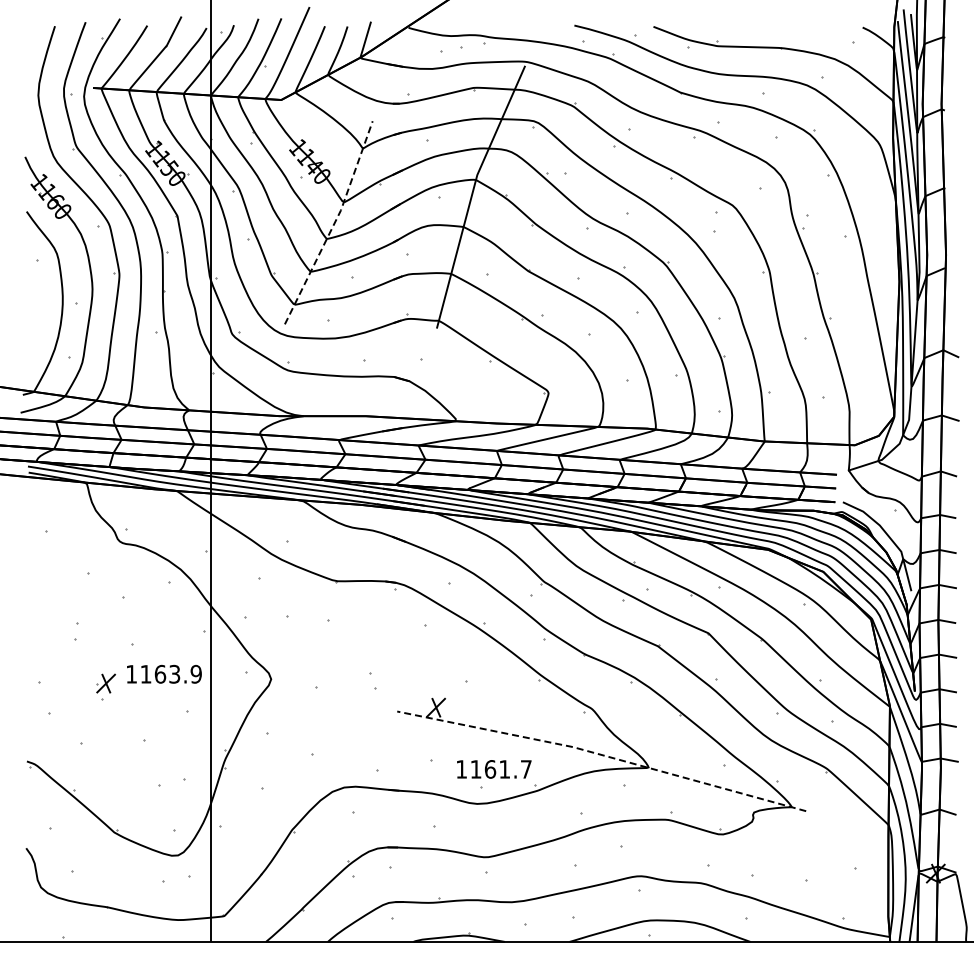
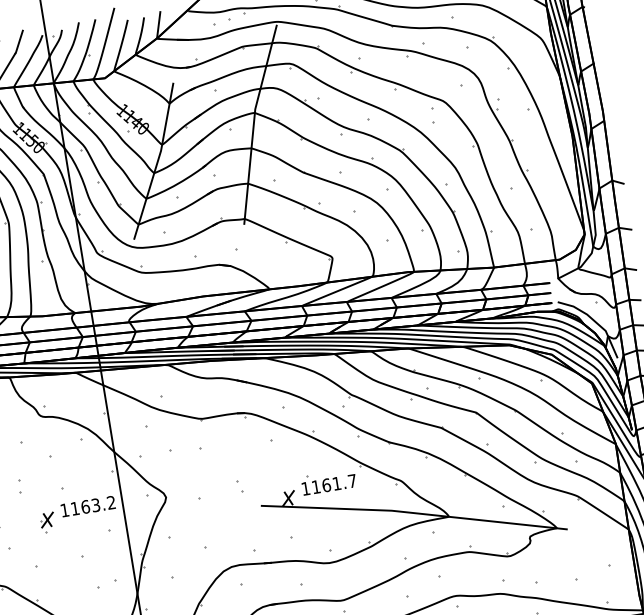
line: (333, 224) -> (157, 161), dashed -> solid
text: (195, 674) -> (110, 502), 1163.9 -> 1163.2
line: (601, 755) -> (413, 513), dashed -> solid
text: (494, 769) -> (329, 484), moved

